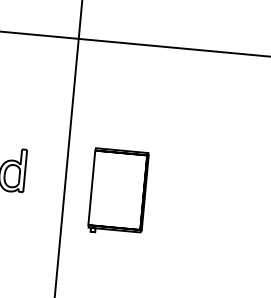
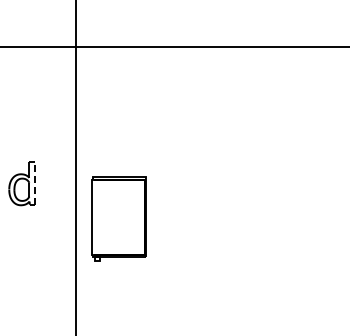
line: (25, 171) -> (34, 183), solid -> dashed
part: (117, 191) -> (118, 218), moved

